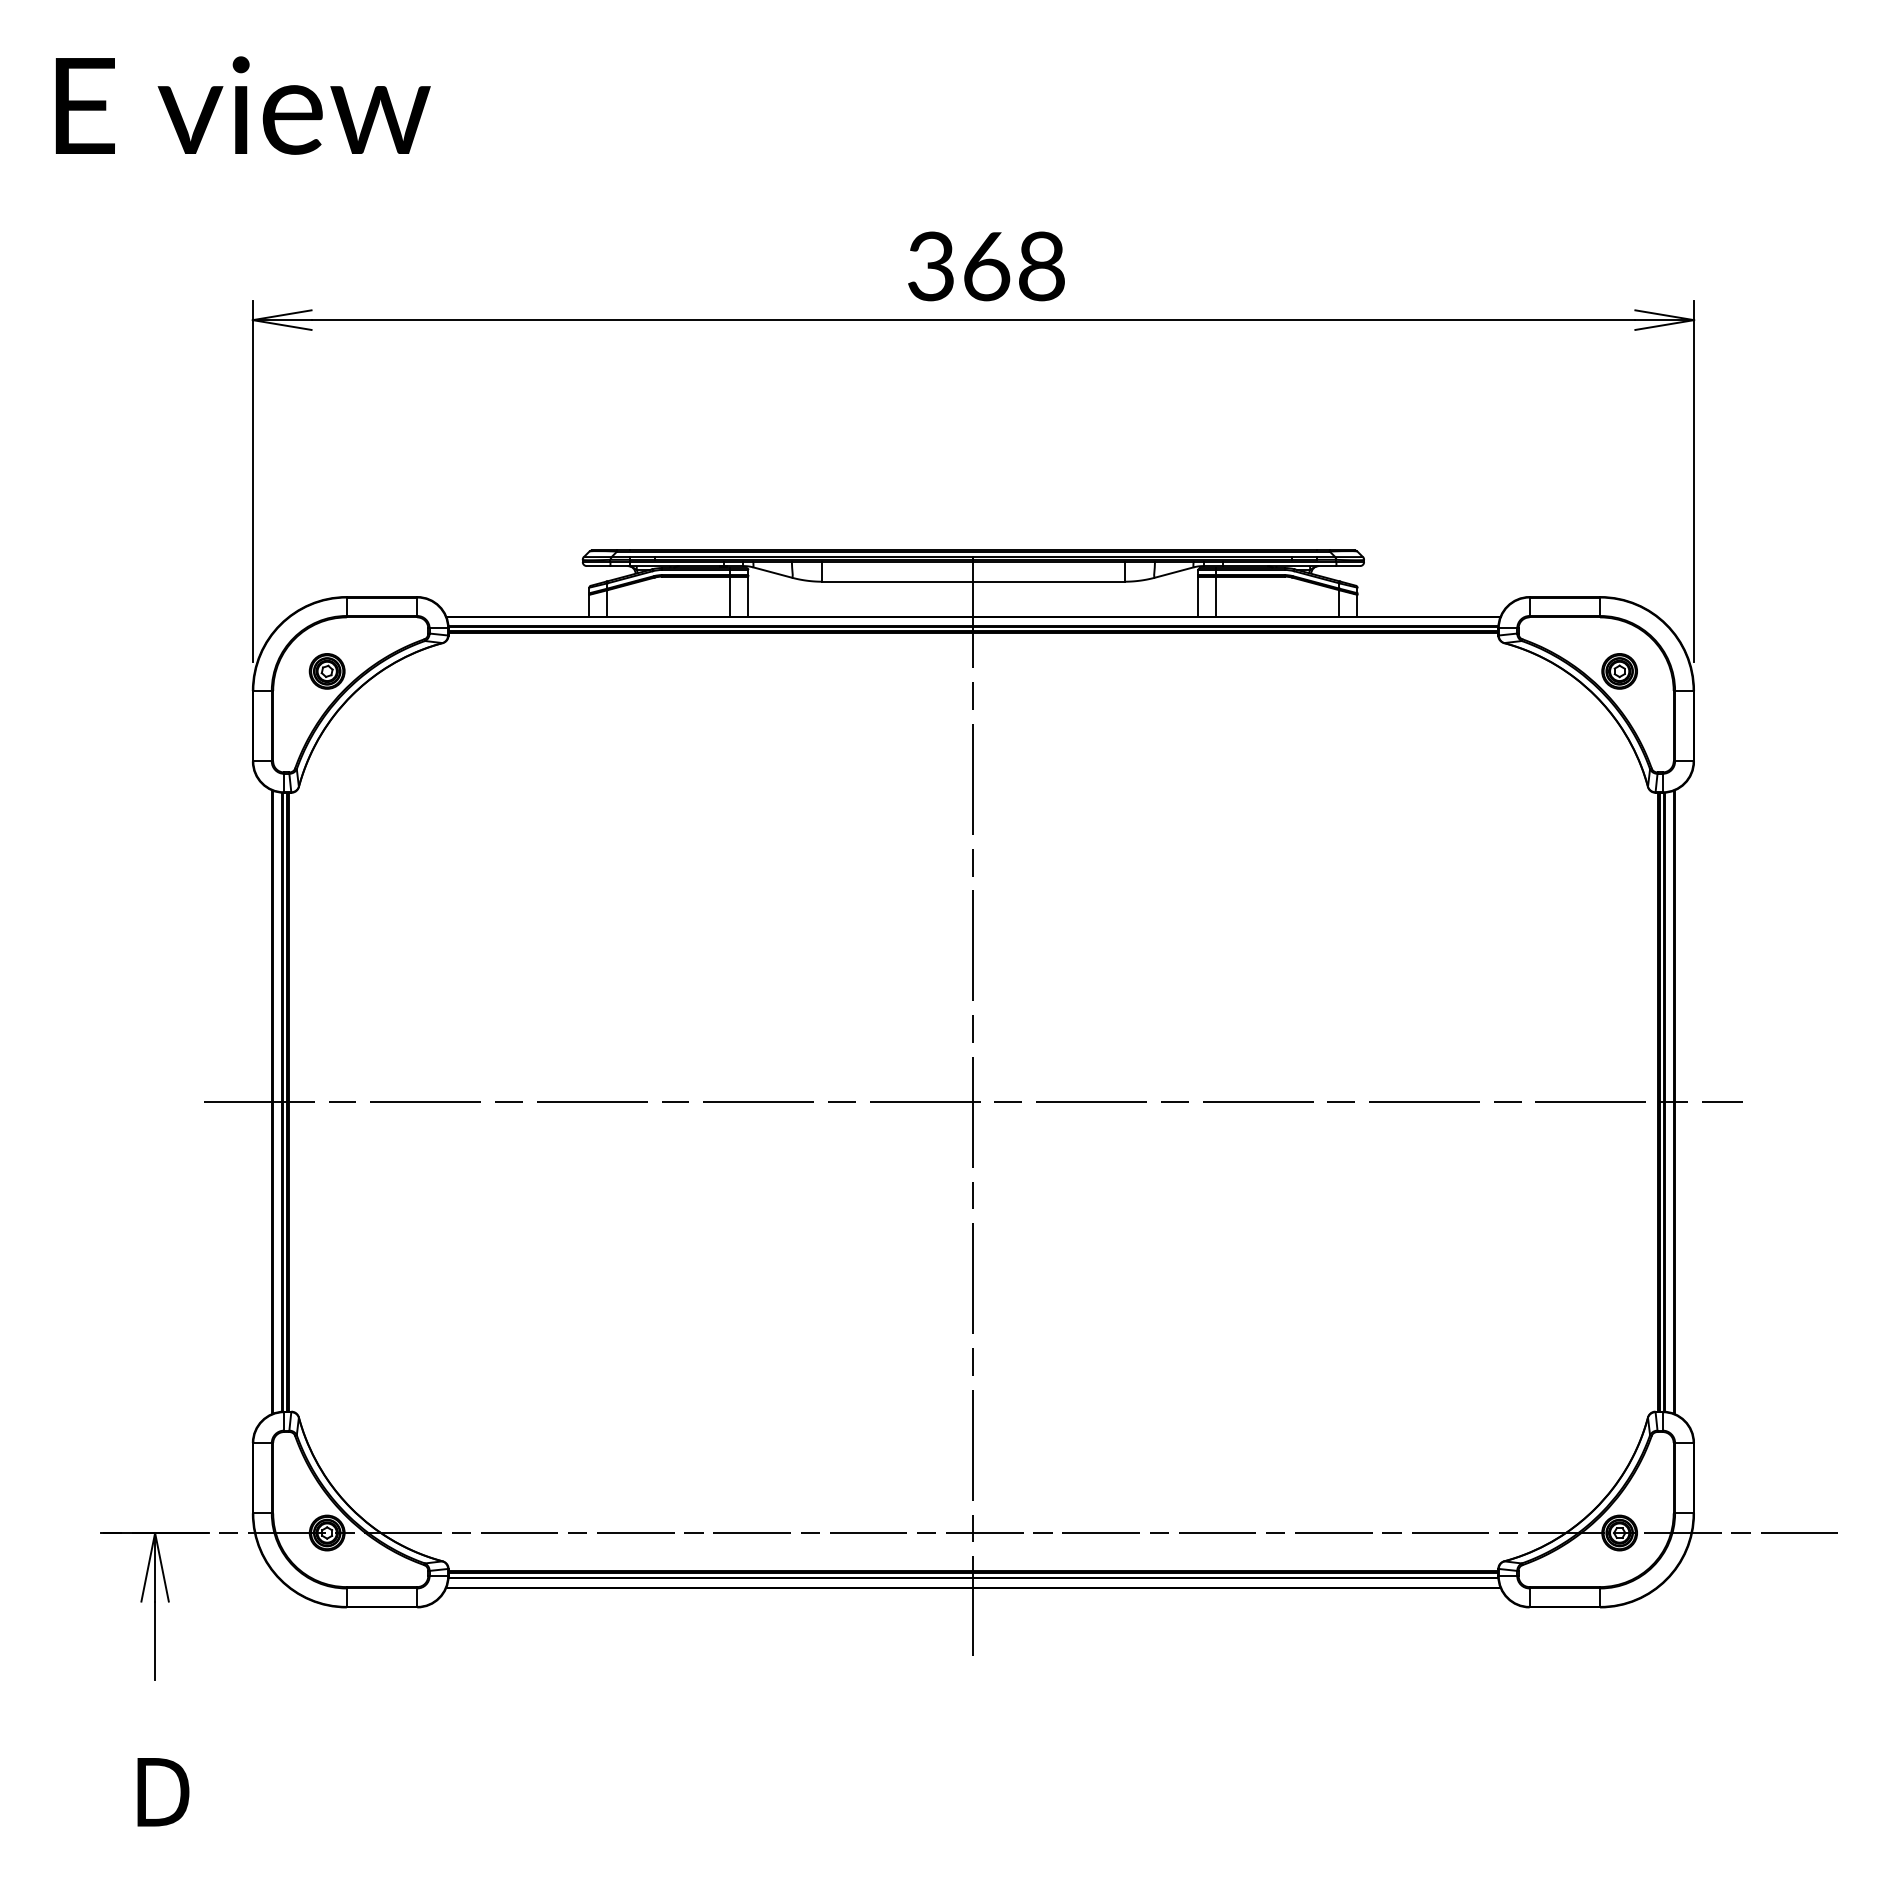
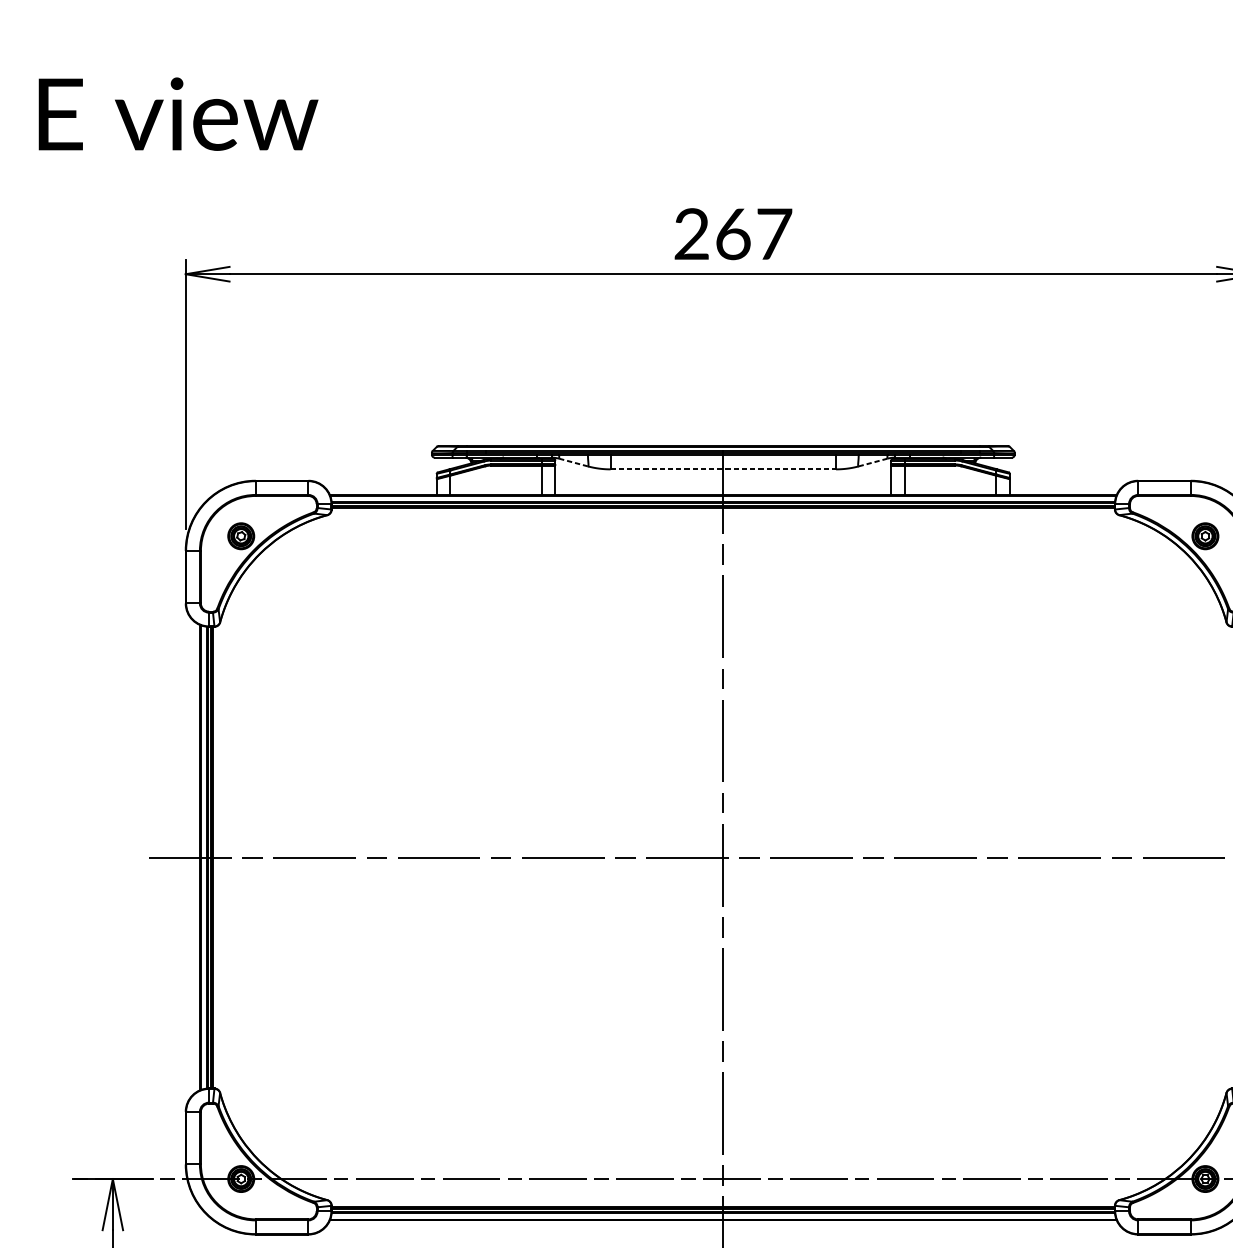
text: (986, 266) -> (733, 234), 368 -> 267
line: (772, 572) -> (573, 462), solid -> dashed
line: (1174, 572) -> (873, 462), solid -> dashed
line: (973, 581) -> (723, 469), solid -> dashed

